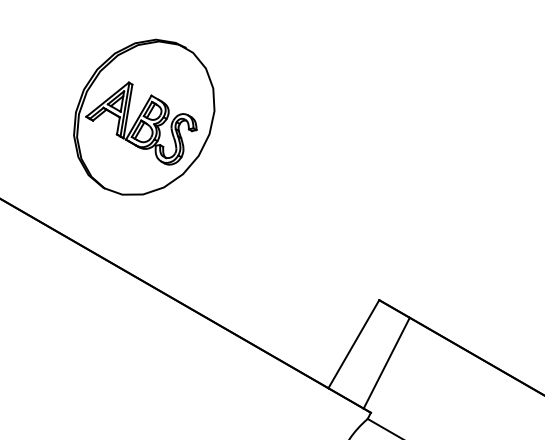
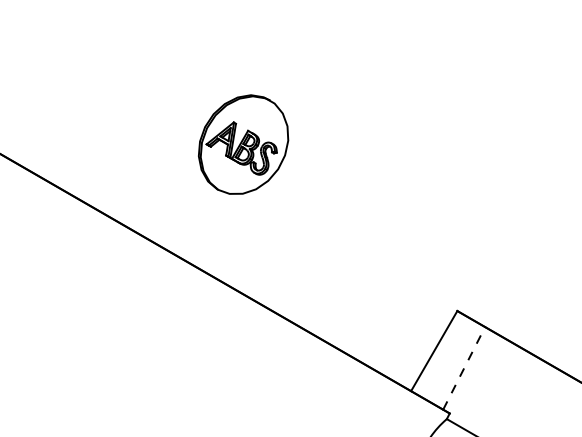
part: (144, 117) -> (243, 144), size x0.7
line: (387, 362) -> (464, 367), solid -> dashed

